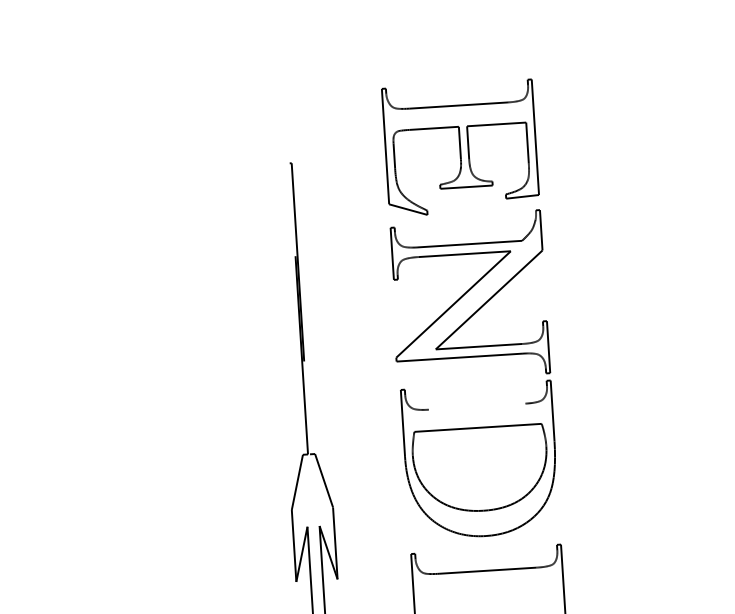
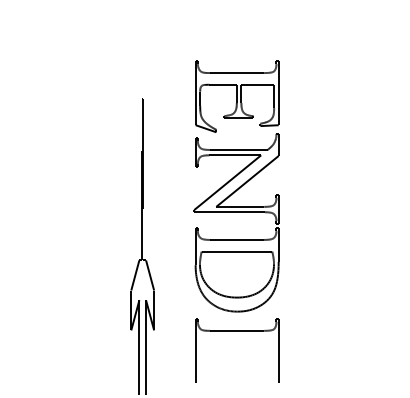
line: (475, 405) -> (236, 239), added

